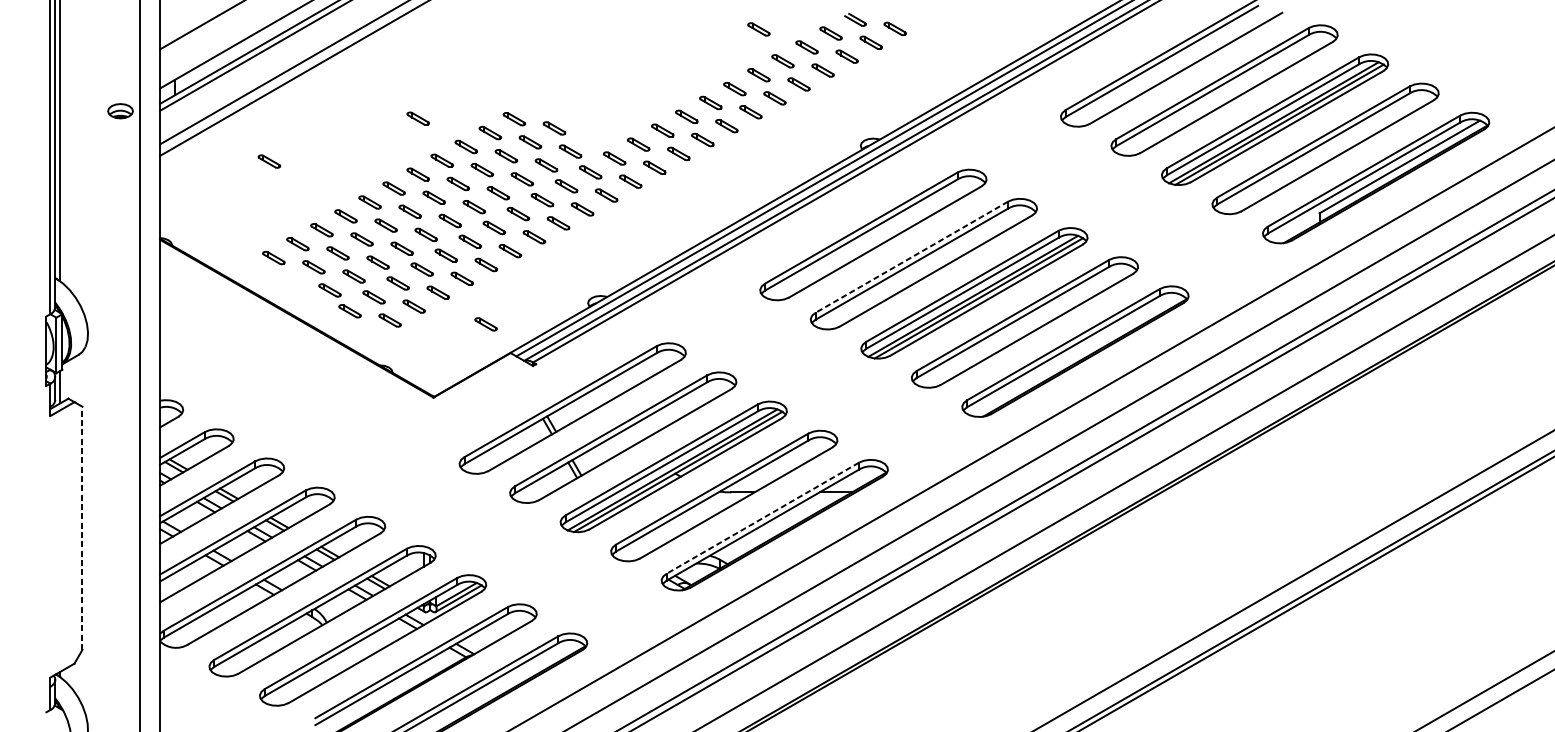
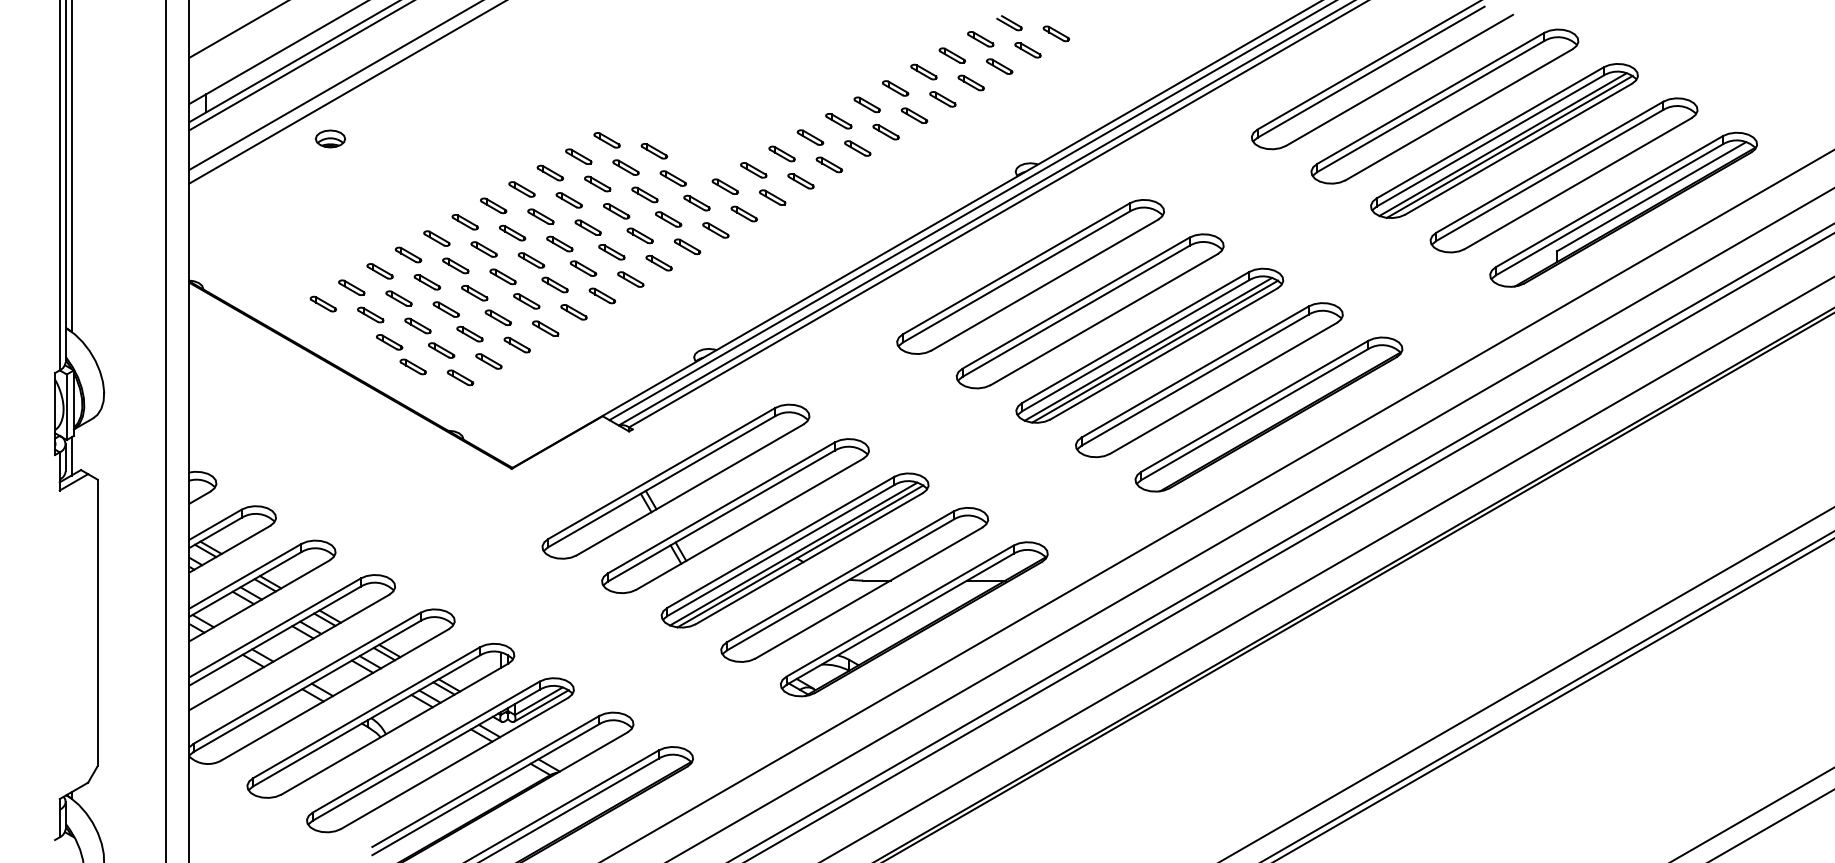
part: (758, 29) -> (895, 34), removed
part: (120, 110) -> (330, 138), moved
part: (418, 118) -> (493, 139), removed
part: (268, 161) -> (317, 190), removed
line: (911, 257) -> (1075, 303), dashed -> solid
part: (485, 324) -> (573, 382), removed
line: (762, 518) -> (899, 611), dashed -> solid
line: (82, 527) -> (97, 622), dashed -> solid

